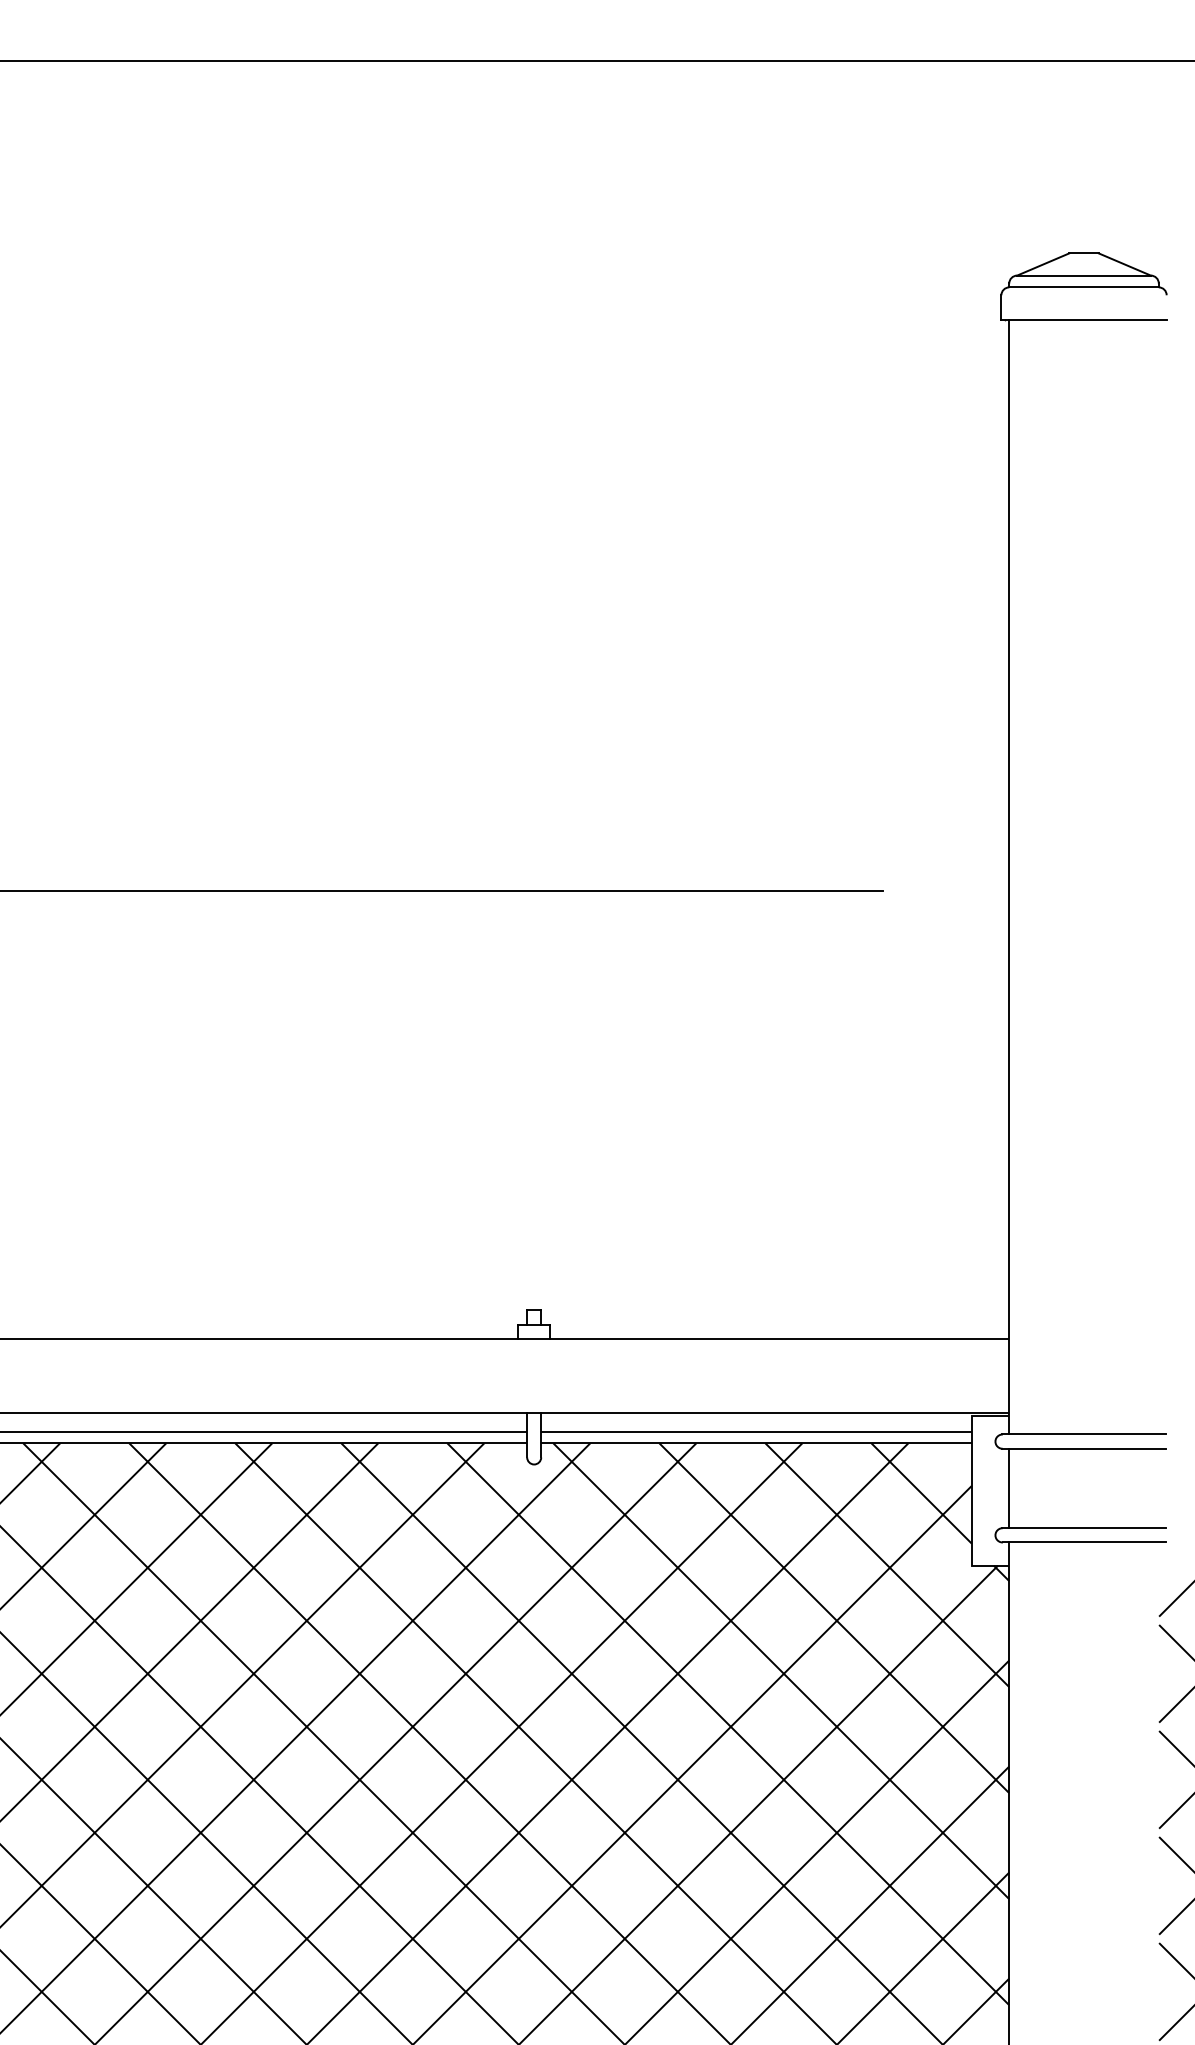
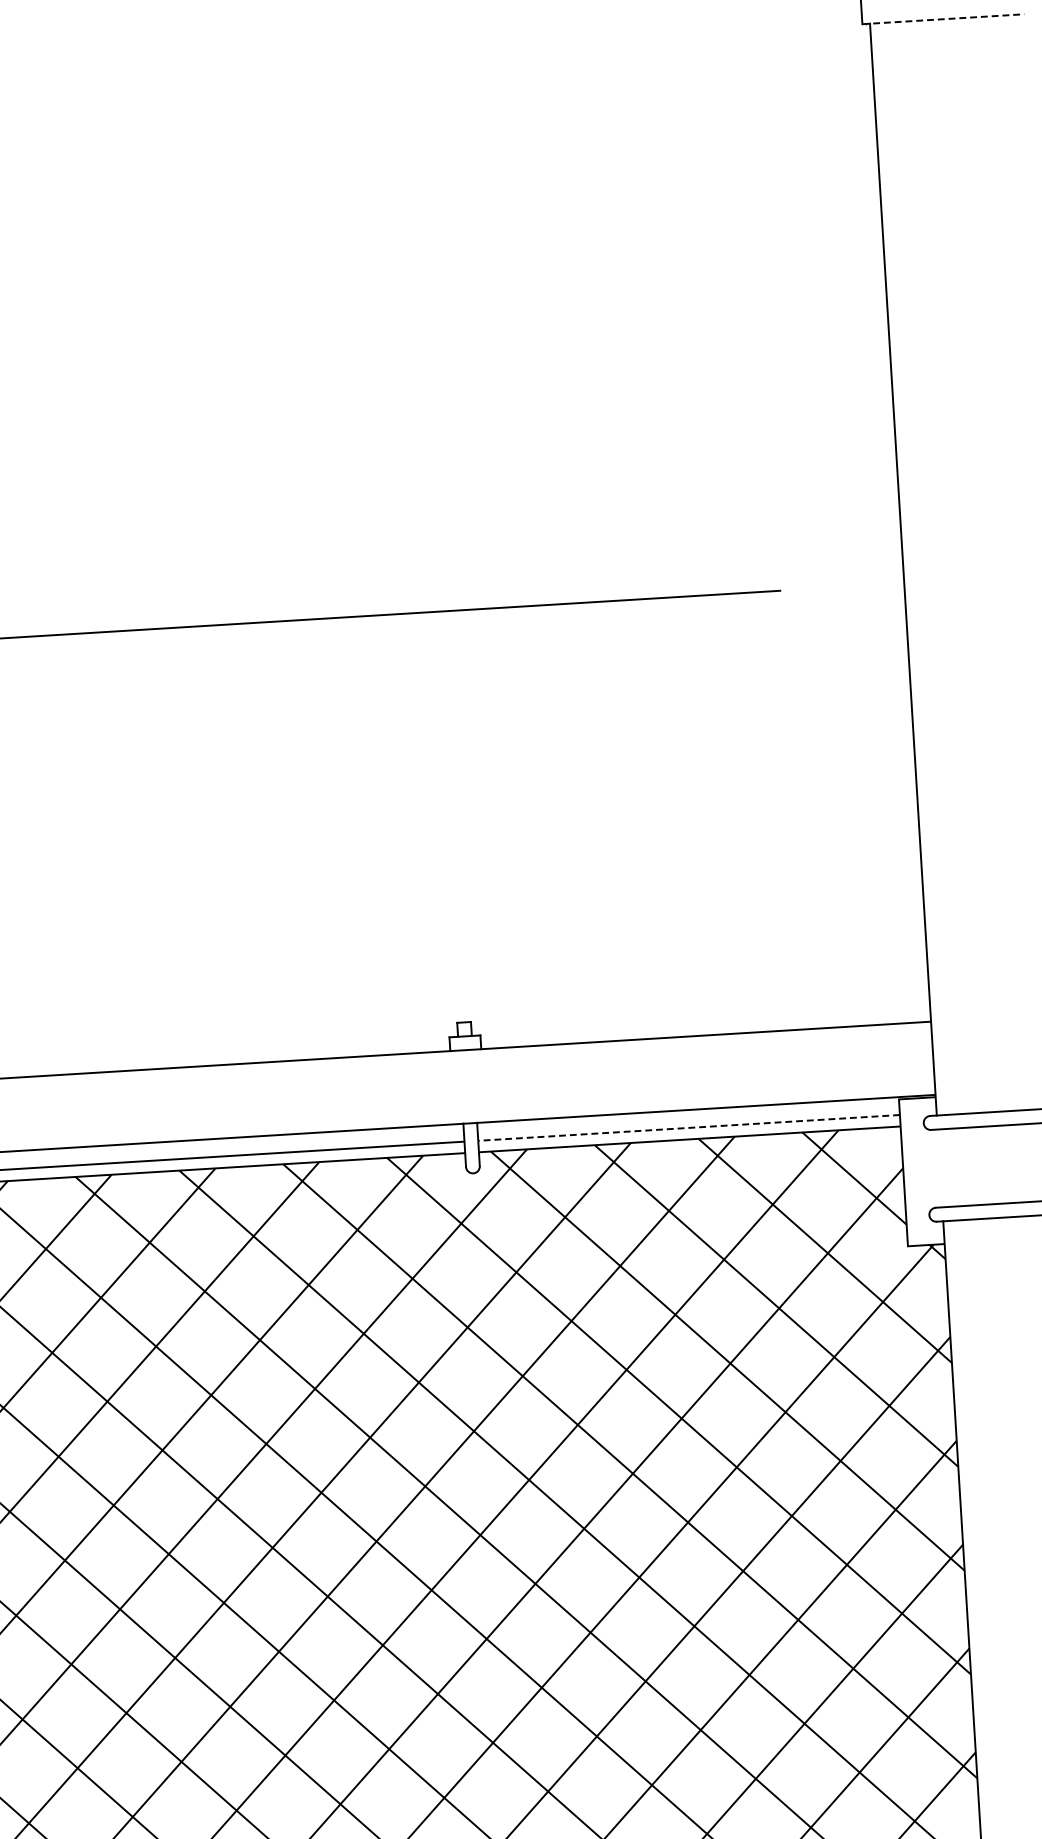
line: (1084, 319) -> (943, 18), solid -> dashed
line: (755, 1431) -> (688, 1127), solid -> dashed
line: (1009, 1488) -> (940, 1168), removed

